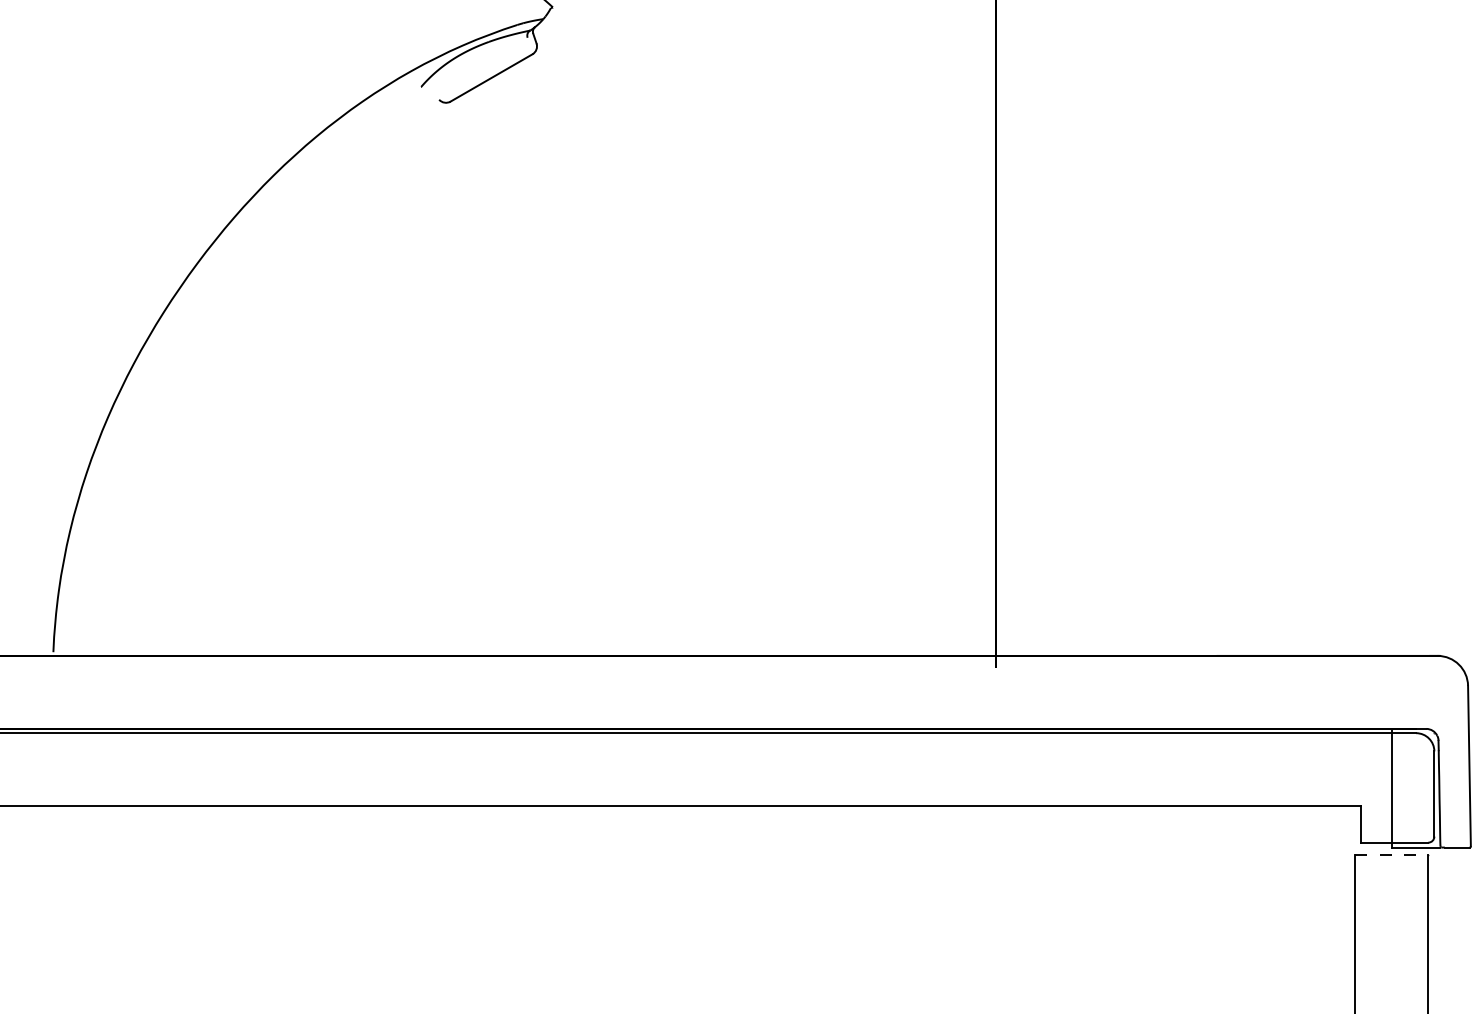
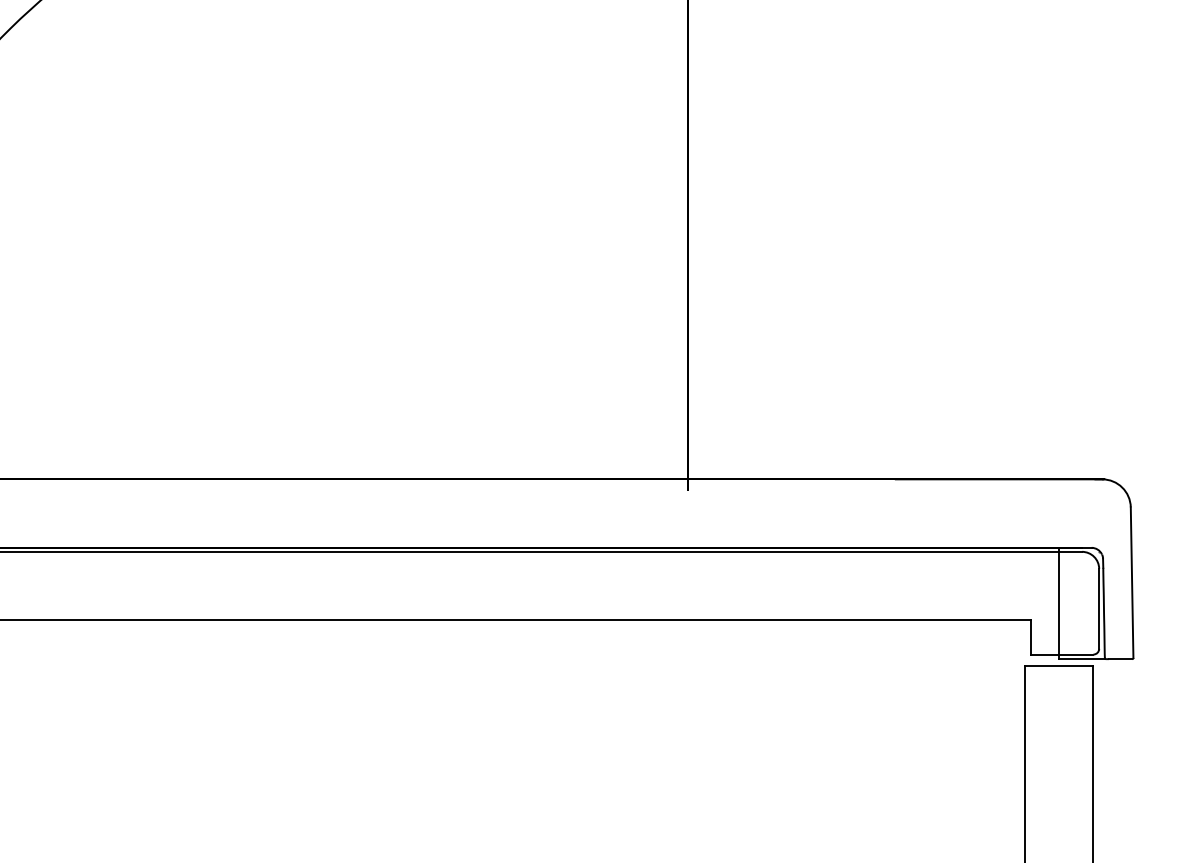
line: (1391, 854) -> (1058, 665), dashed -> solid

